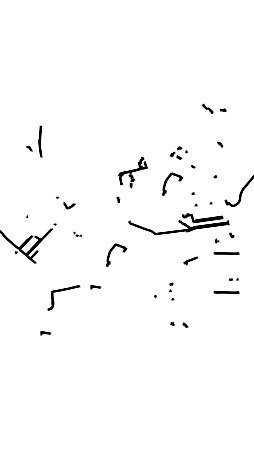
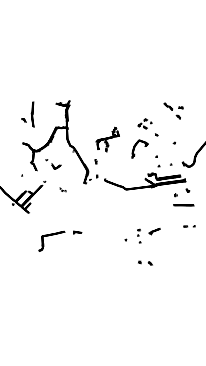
part: (213, 108) -> (173, 106), moved
part: (65, 171) -> (53, 138), added
part: (116, 254) -> (94, 206), removed
part: (190, 260) -> (154, 231), moved
part: (233, 279) -> (189, 226), size x1.67
line: (226, 292) -> (183, 236), removed
part: (45, 333) -> (36, 270), removed

